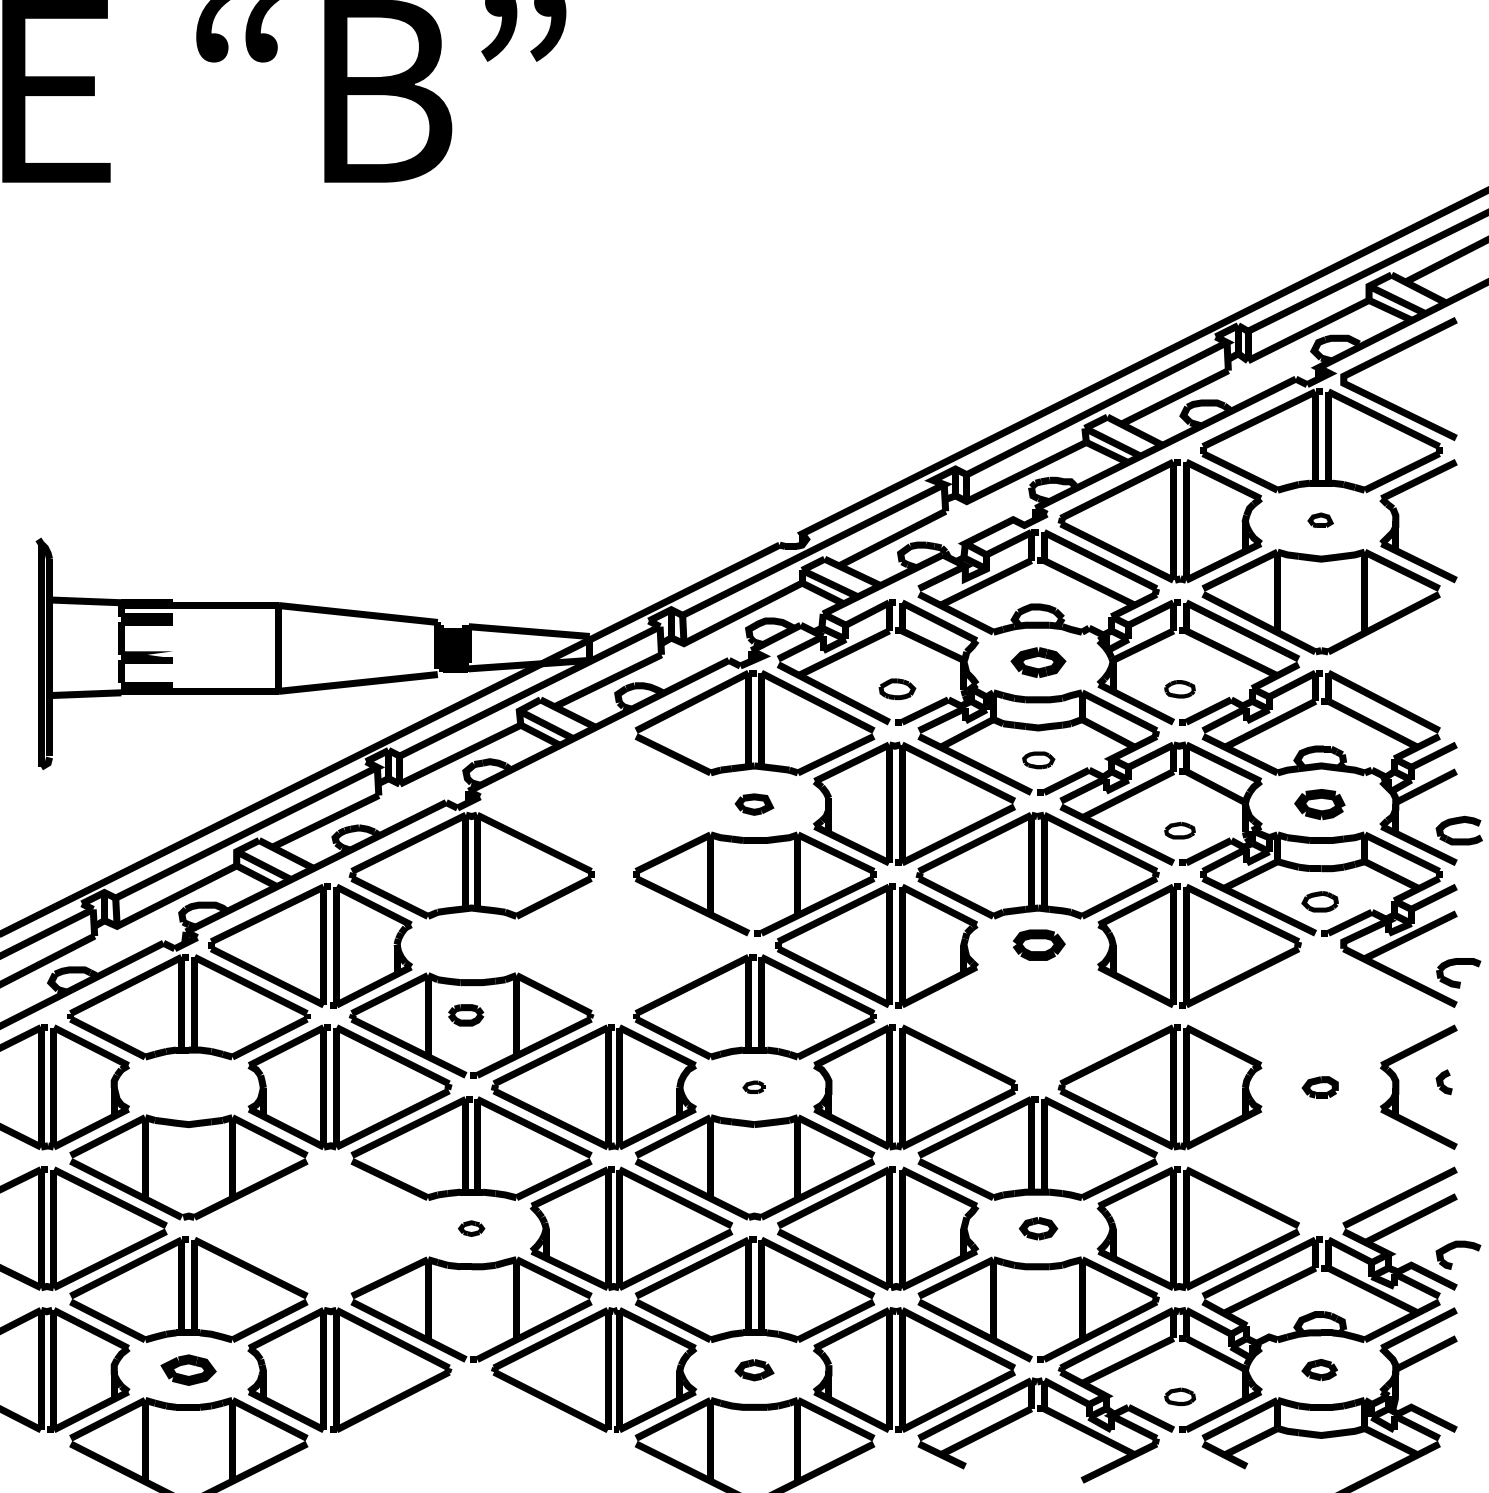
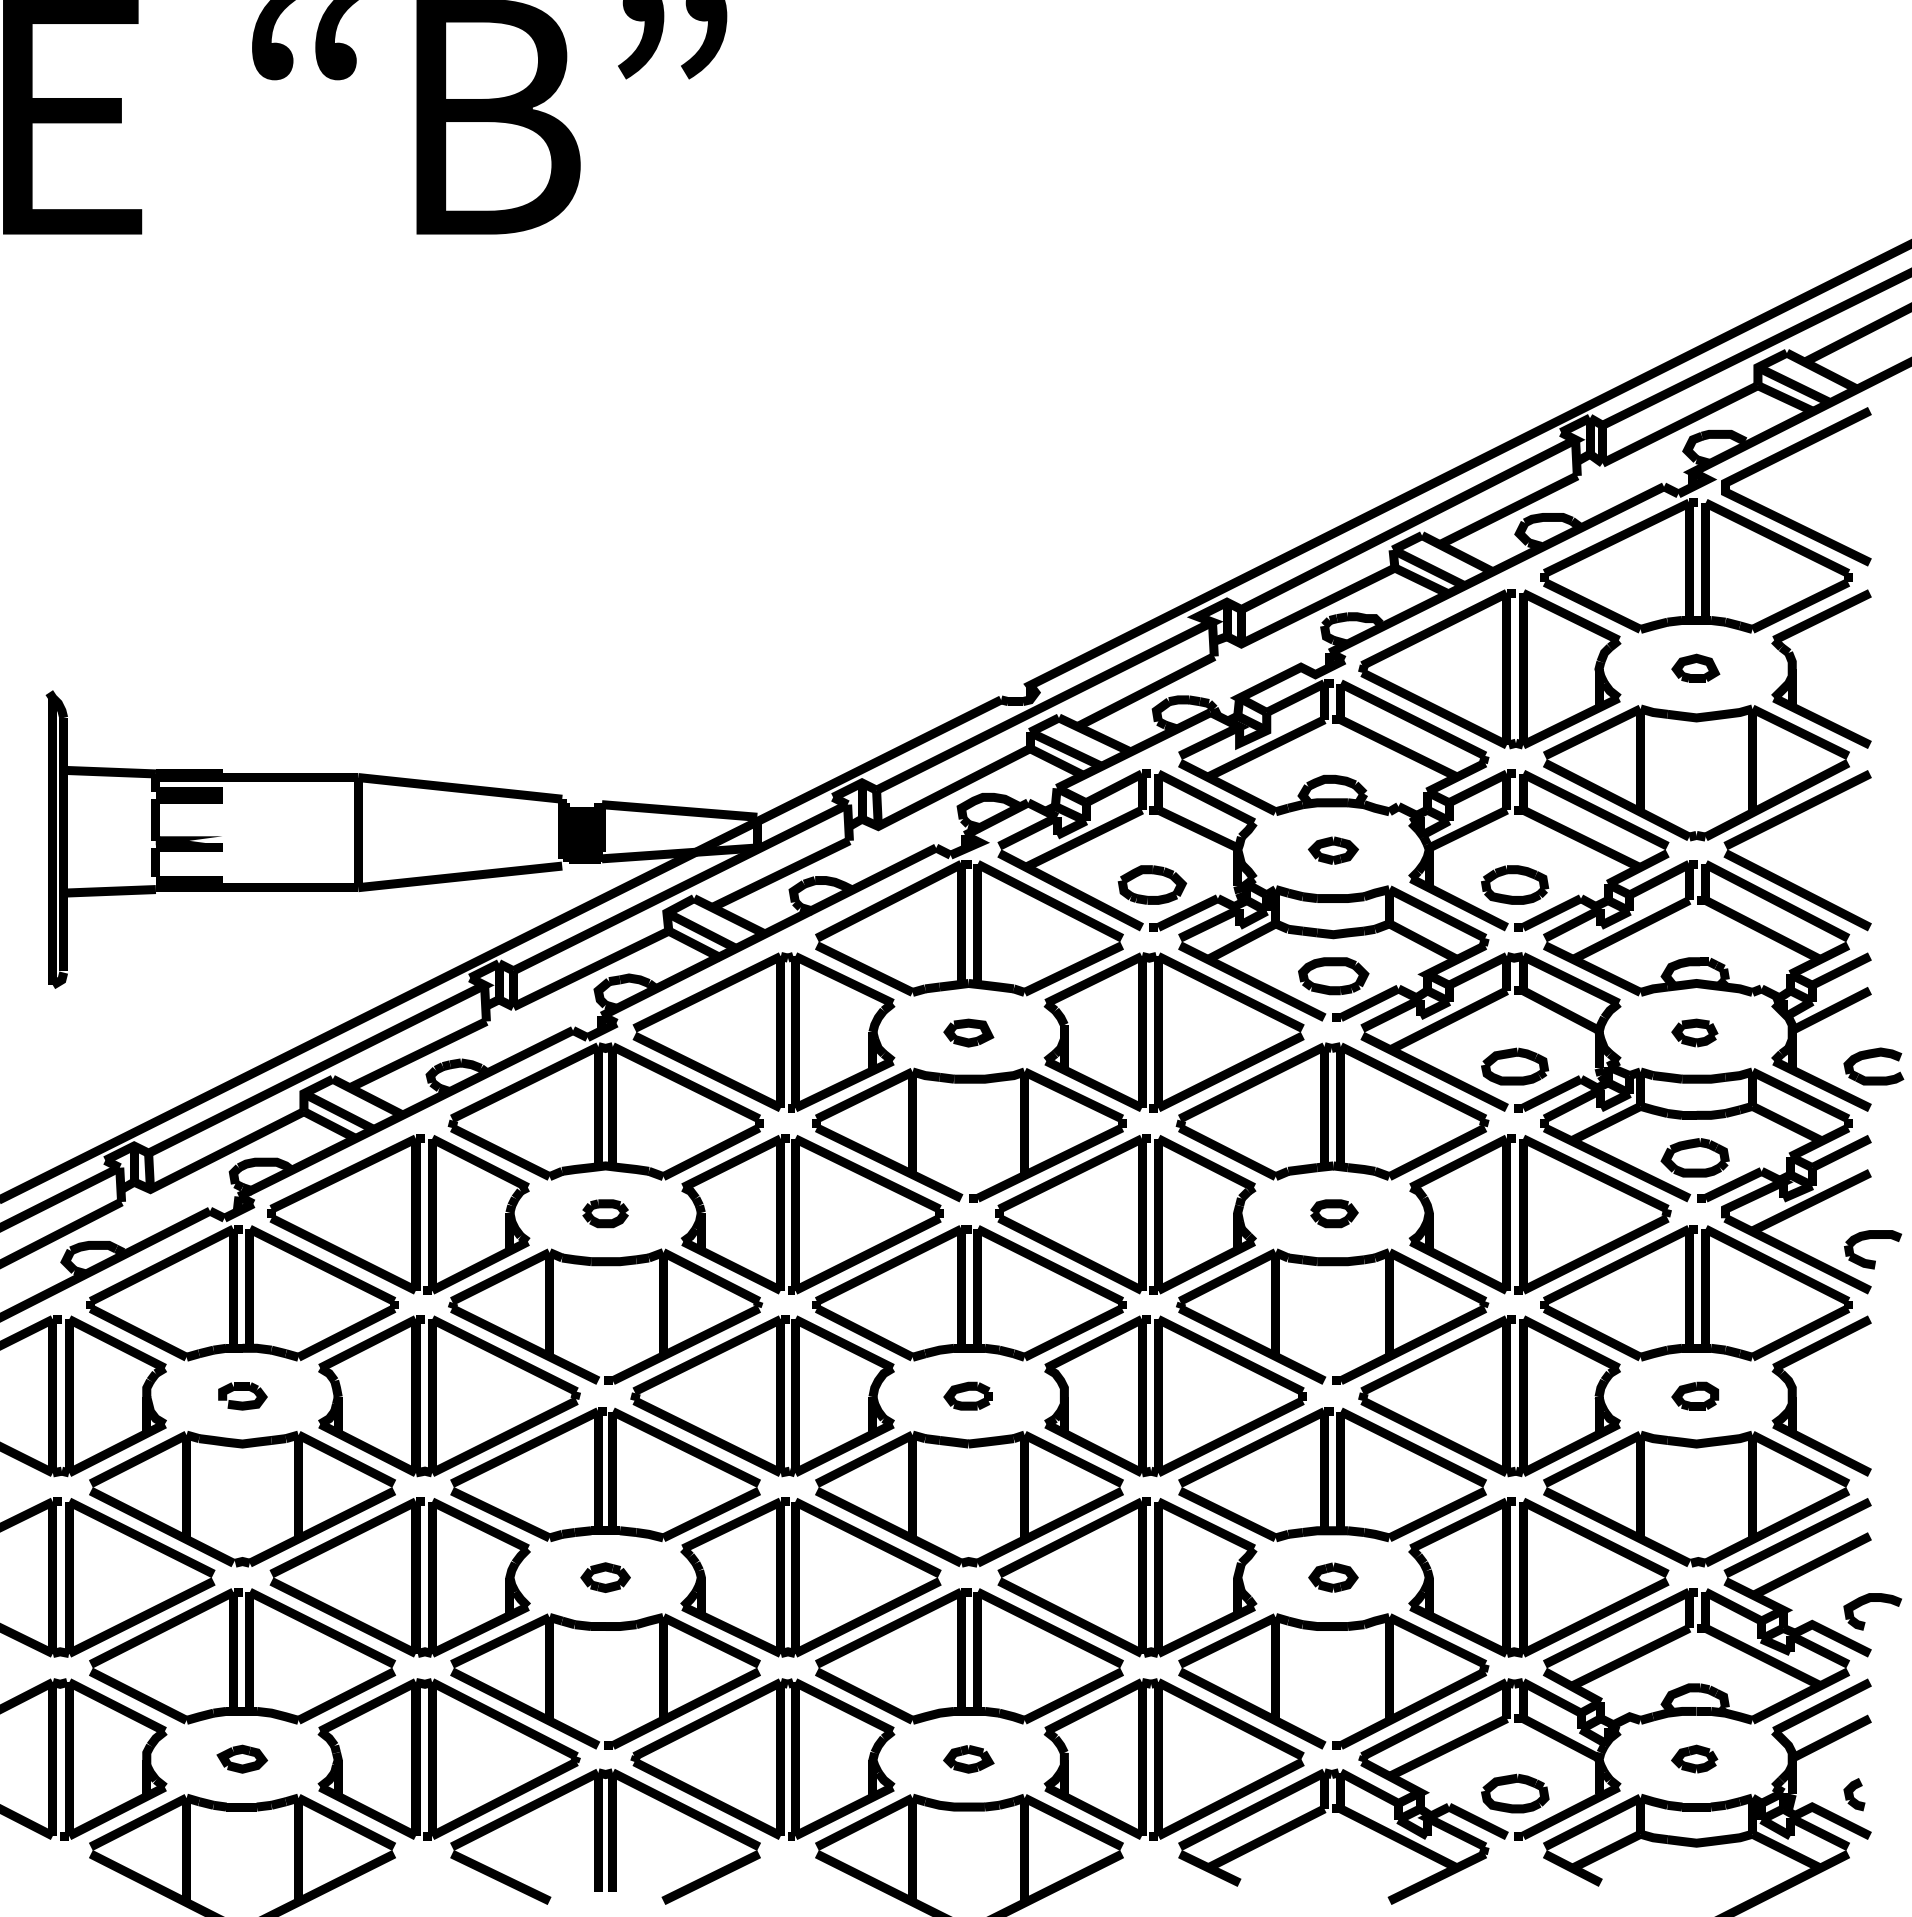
part: (1320, 519) -> (1695, 667), size x1.43
part: (1038, 662) -> (1333, 850), size x0.71
part: (1389, 684) -> (1784, 878), added
part: (897, 688) -> (1152, 884), size x1.43
part: (1180, 688) -> (1515, 884), size x1.67
part: (1038, 760) -> (1333, 976), size x1.67
part: (594, 804) -> (763, 1032), added
part: (1319, 804) -> (1694, 1032), size x0.71
part: (1180, 830) -> (1515, 1066), size x1.67
part: (1319, 901) -> (1694, 1157), size x1.43
part: (631, 945) -> (811, 1214), added
part: (1039, 945) -> (1334, 1213), size x0.71
part: (1037, 986) -> (1332, 1266), added
part: (1321, 1007) -> (1696, 1293), added
part: (466, 1015) -> (605, 1213), moved
part: (1444, 1082) -> (1854, 1794), moved
part: (753, 1086) -> (967, 1395), size x1.67
part: (188, 1087) -> (242, 1396), added
part: (1321, 1167) -> (1696, 1499), added
part: (311, 1228) -> (399, 1577), added
part: (471, 1228) -> (605, 1577), size x1.43
part: (188, 1369) -> (242, 1758), size x0.71
part: (1180, 1396) -> (1515, 1793), size x1.67
part: (471, 1430) -> (605, 1836), added

